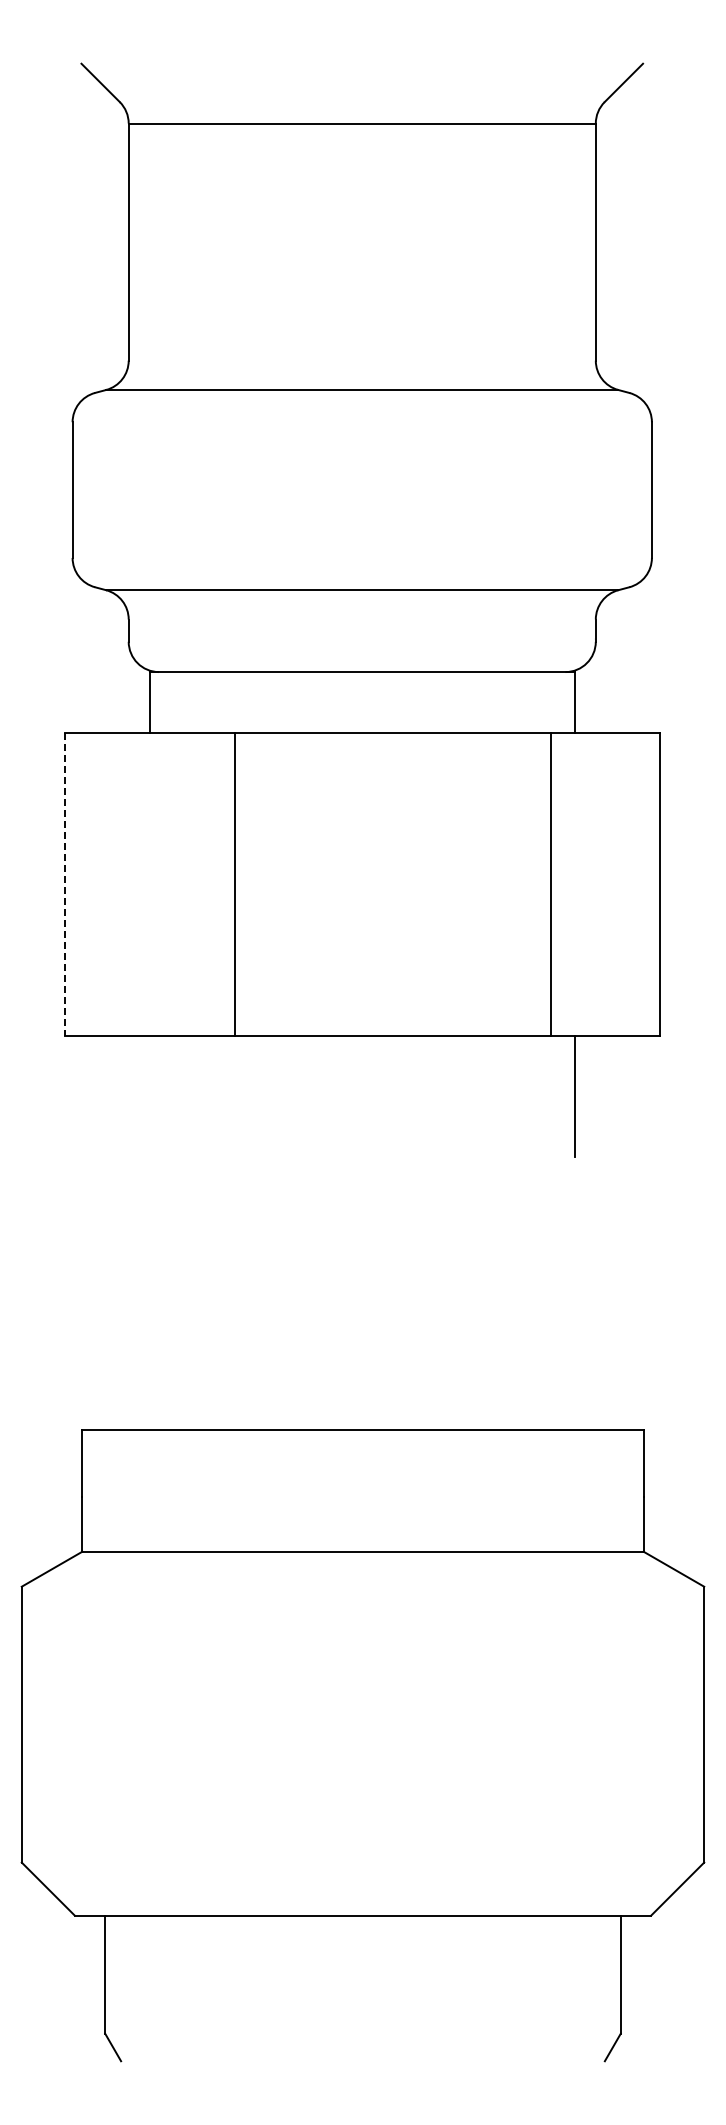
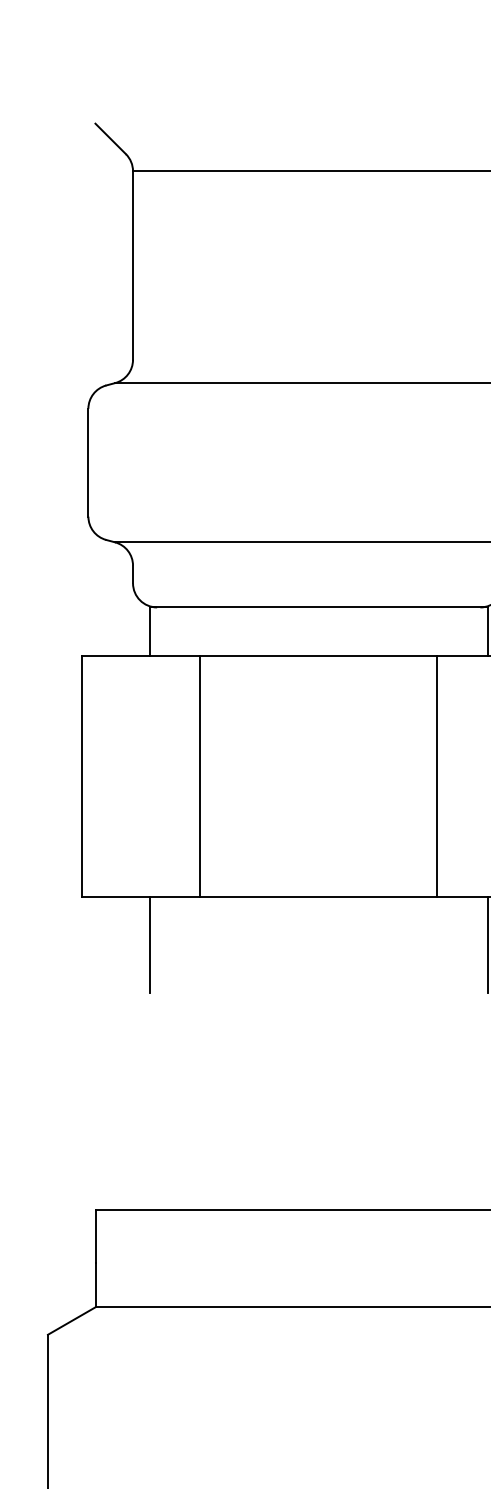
line: (64, 884) -> (81, 776), dashed -> solid
line: (235, 884) -> (200, 776), moved
line: (551, 884) -> (437, 776), moved
line: (149, 1096) -> (149, 944), added

